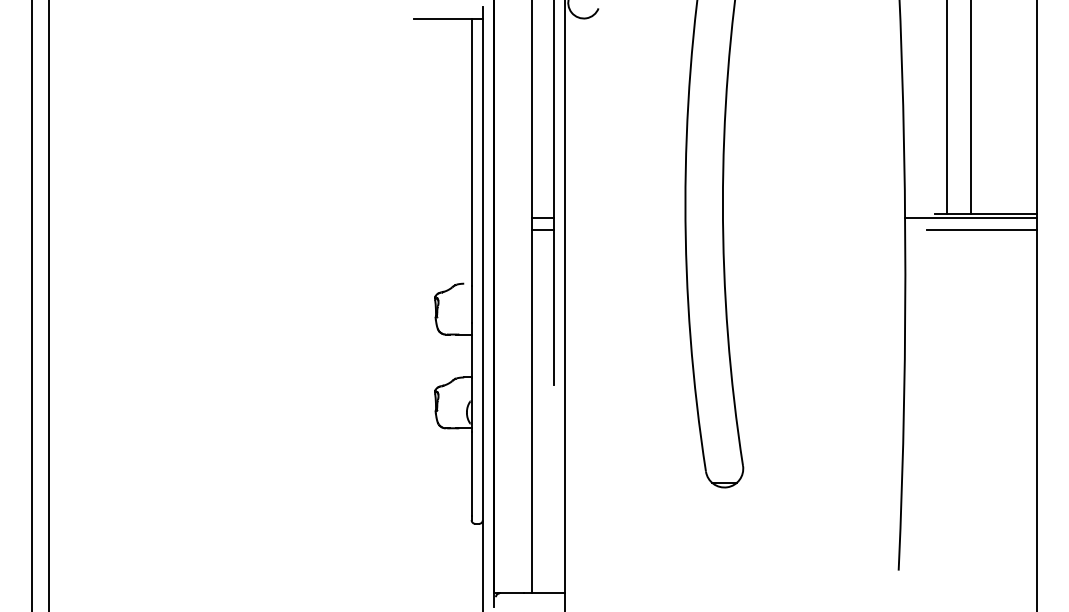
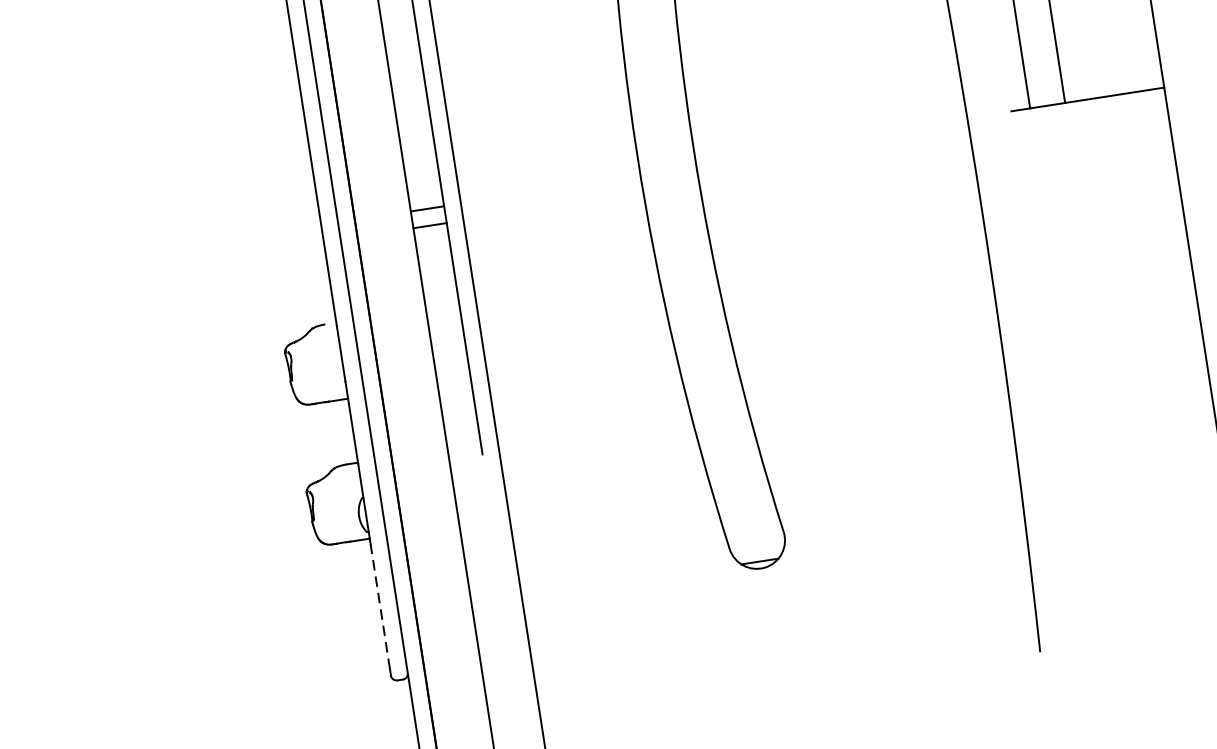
line: (970, 218) -> (1066, 110), removed
line: (981, 229) -> (1085, 123), removed
line: (471, 473) -> (380, 606), solid -> dashed

